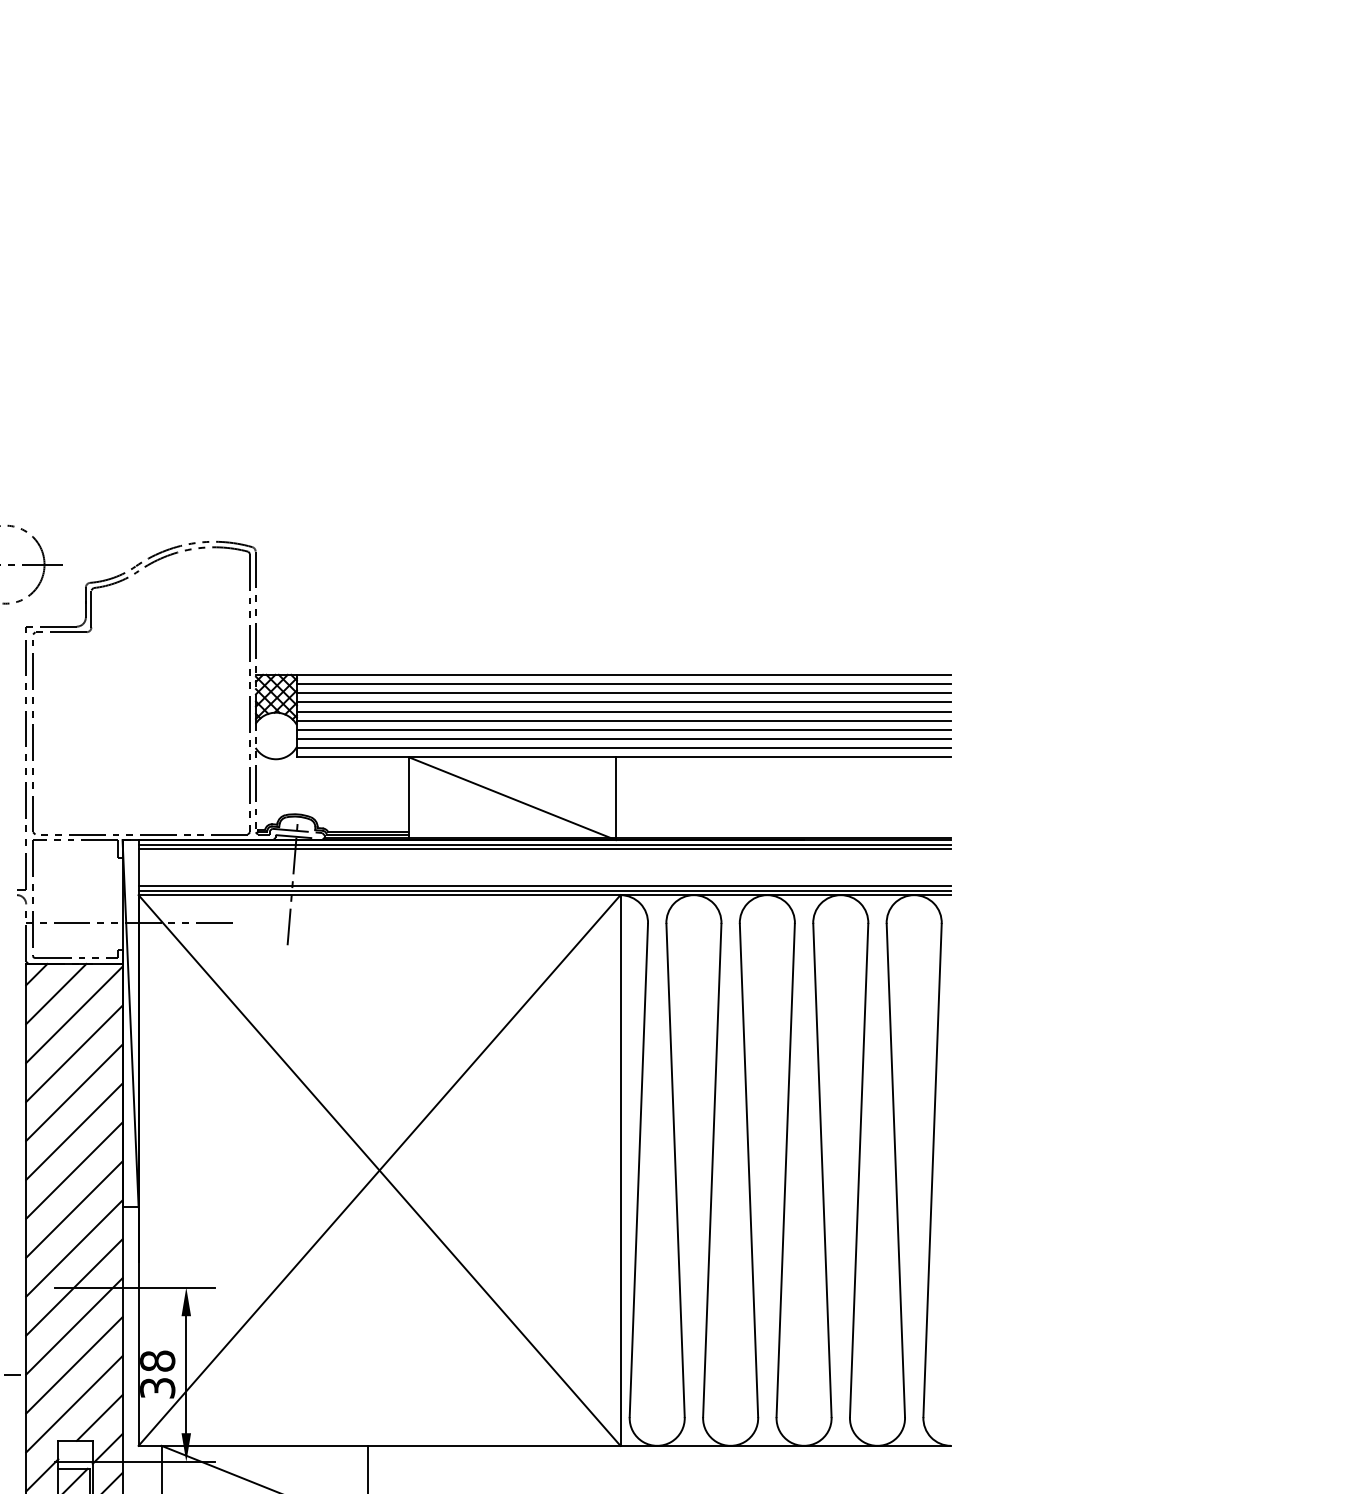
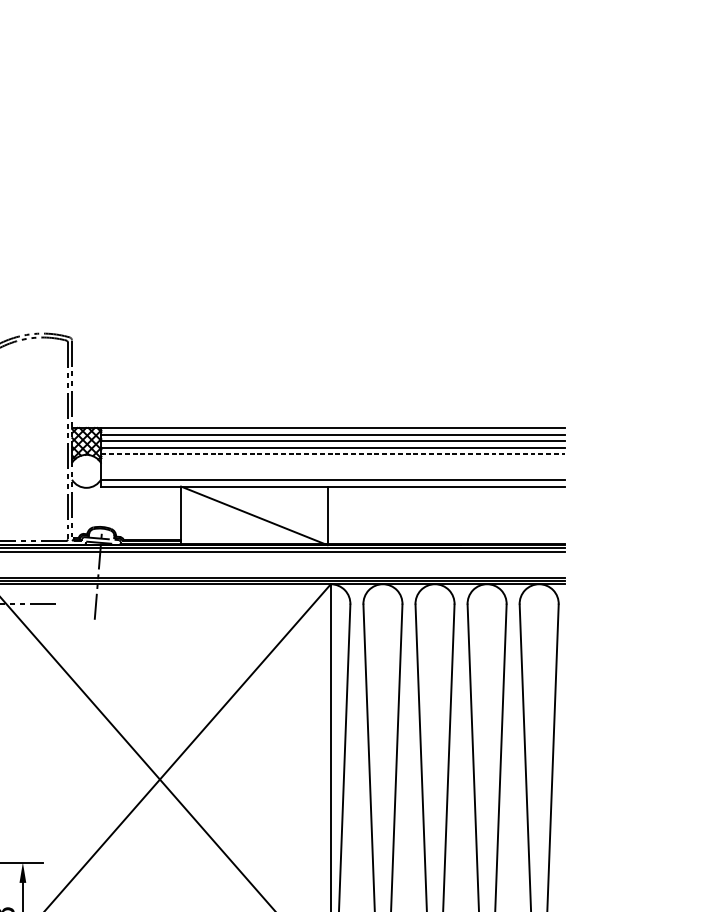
line: (623, 711) -> (332, 453), solid -> dashed
line: (623, 720) -> (332, 460), removed
line: (623, 729) -> (332, 466), removed
line: (623, 739) -> (332, 473), removed

